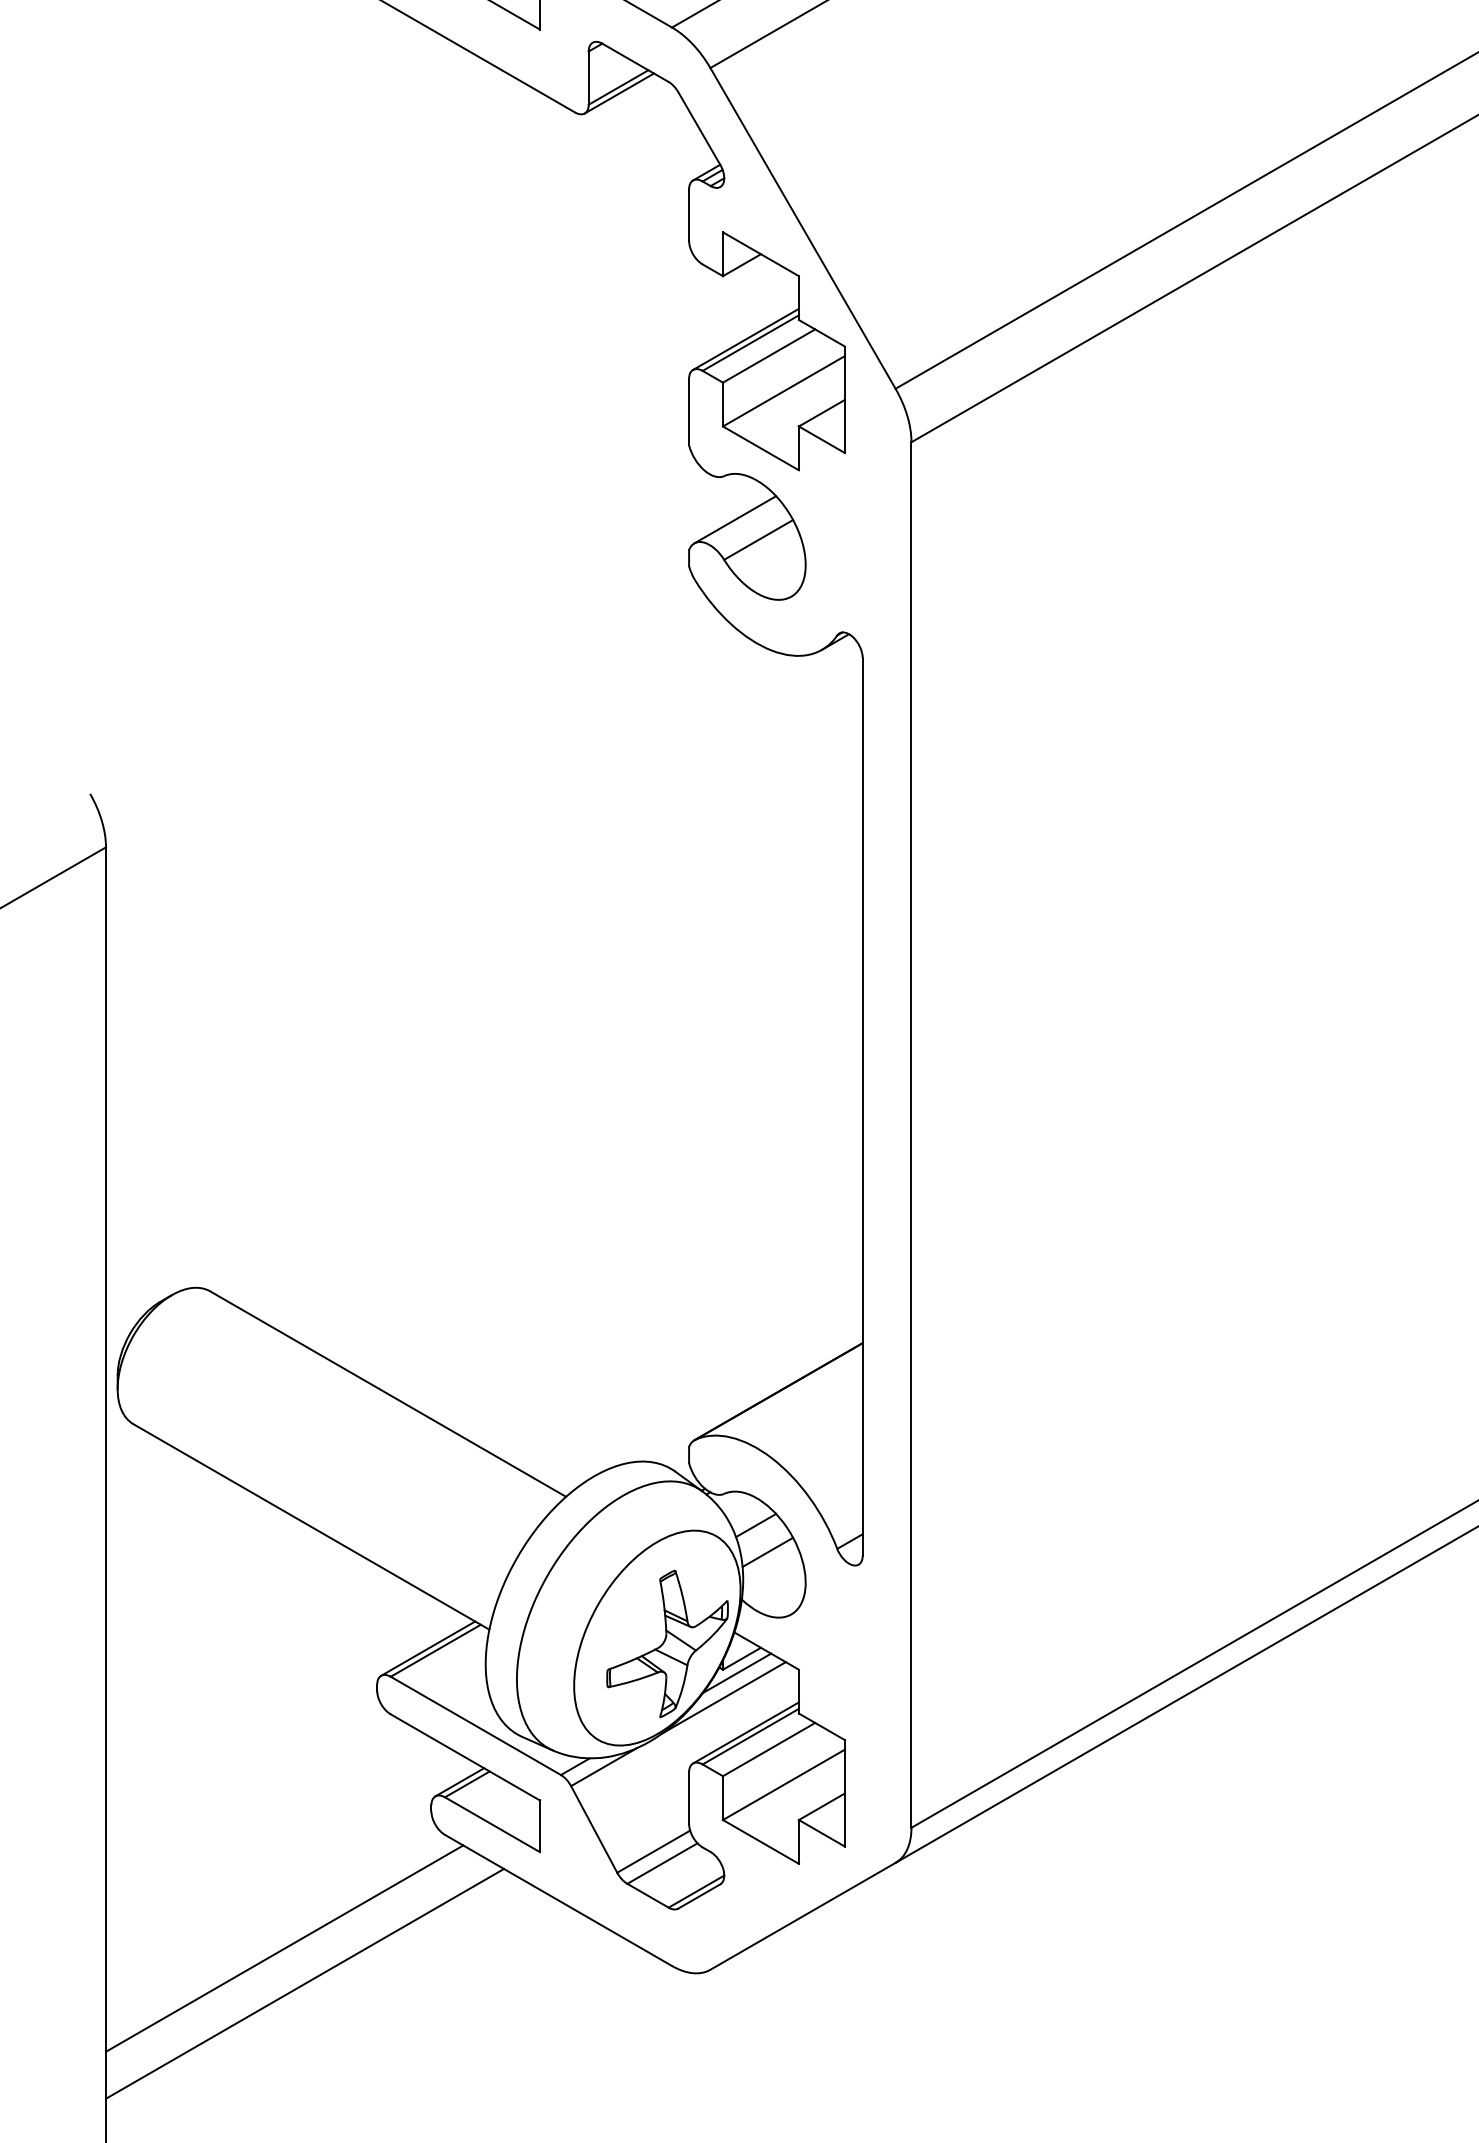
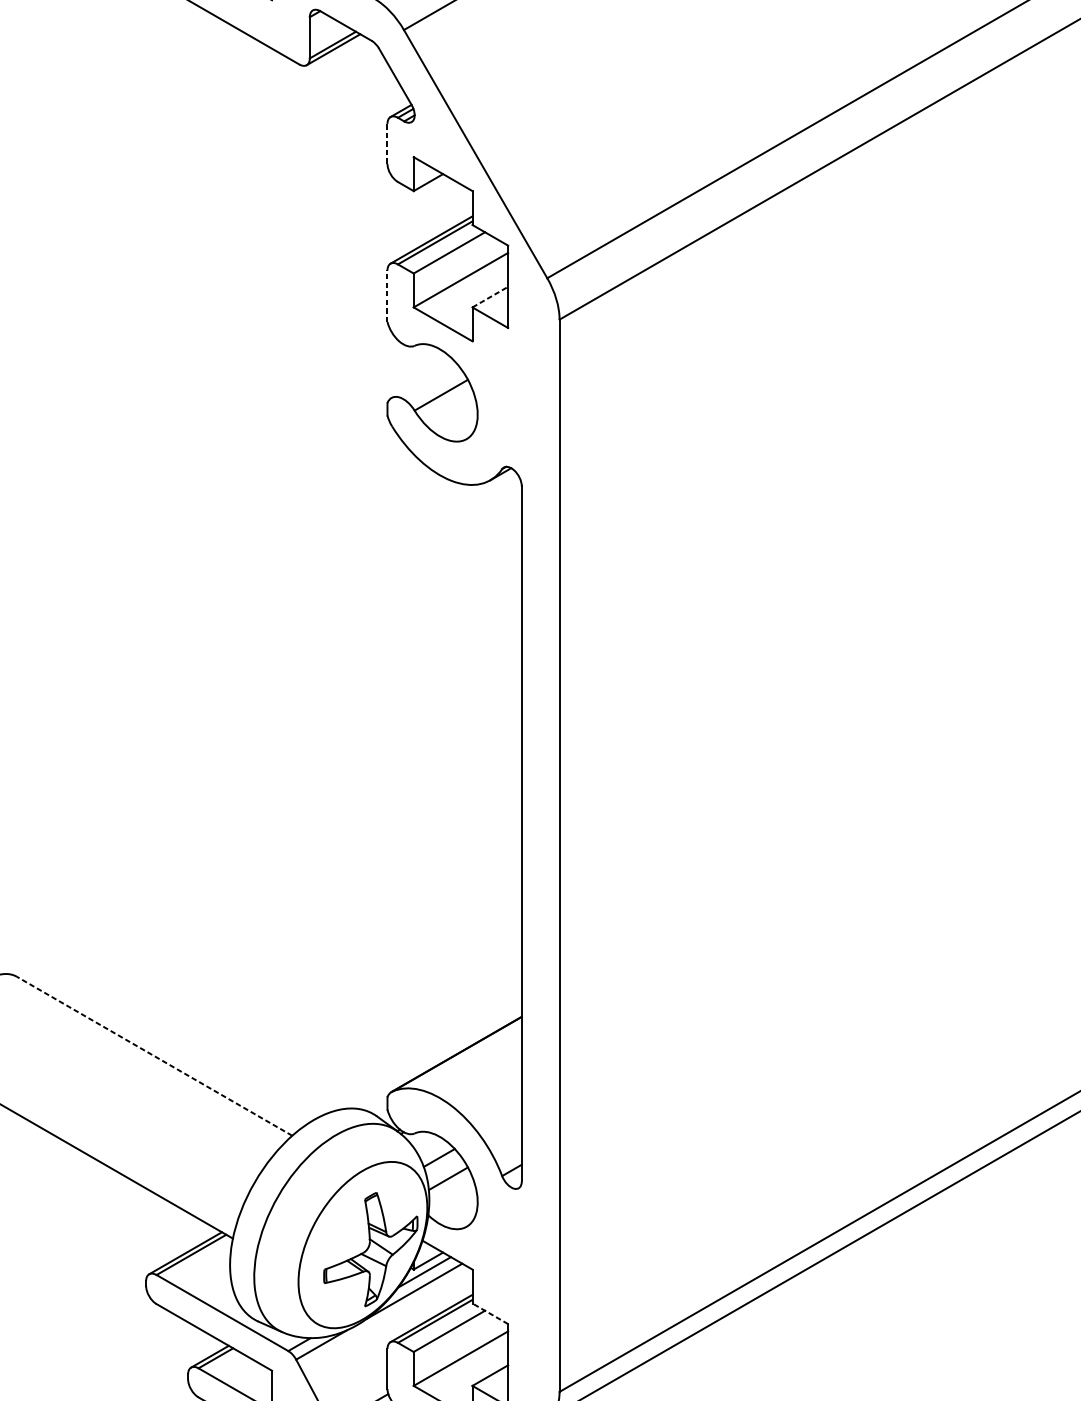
line: (689, 215) -> (387, 144), solid -> dashed
line: (689, 411) -> (387, 295), solid -> dashed
line: (821, 413) -> (489, 297), solid -> dashed
line: (735, 519) -> (423, 379), removed
line: (387, 1393) -> (154, 1055), solid -> dashed
line: (821, 1726) -> (489, 1313), solid -> dashed

